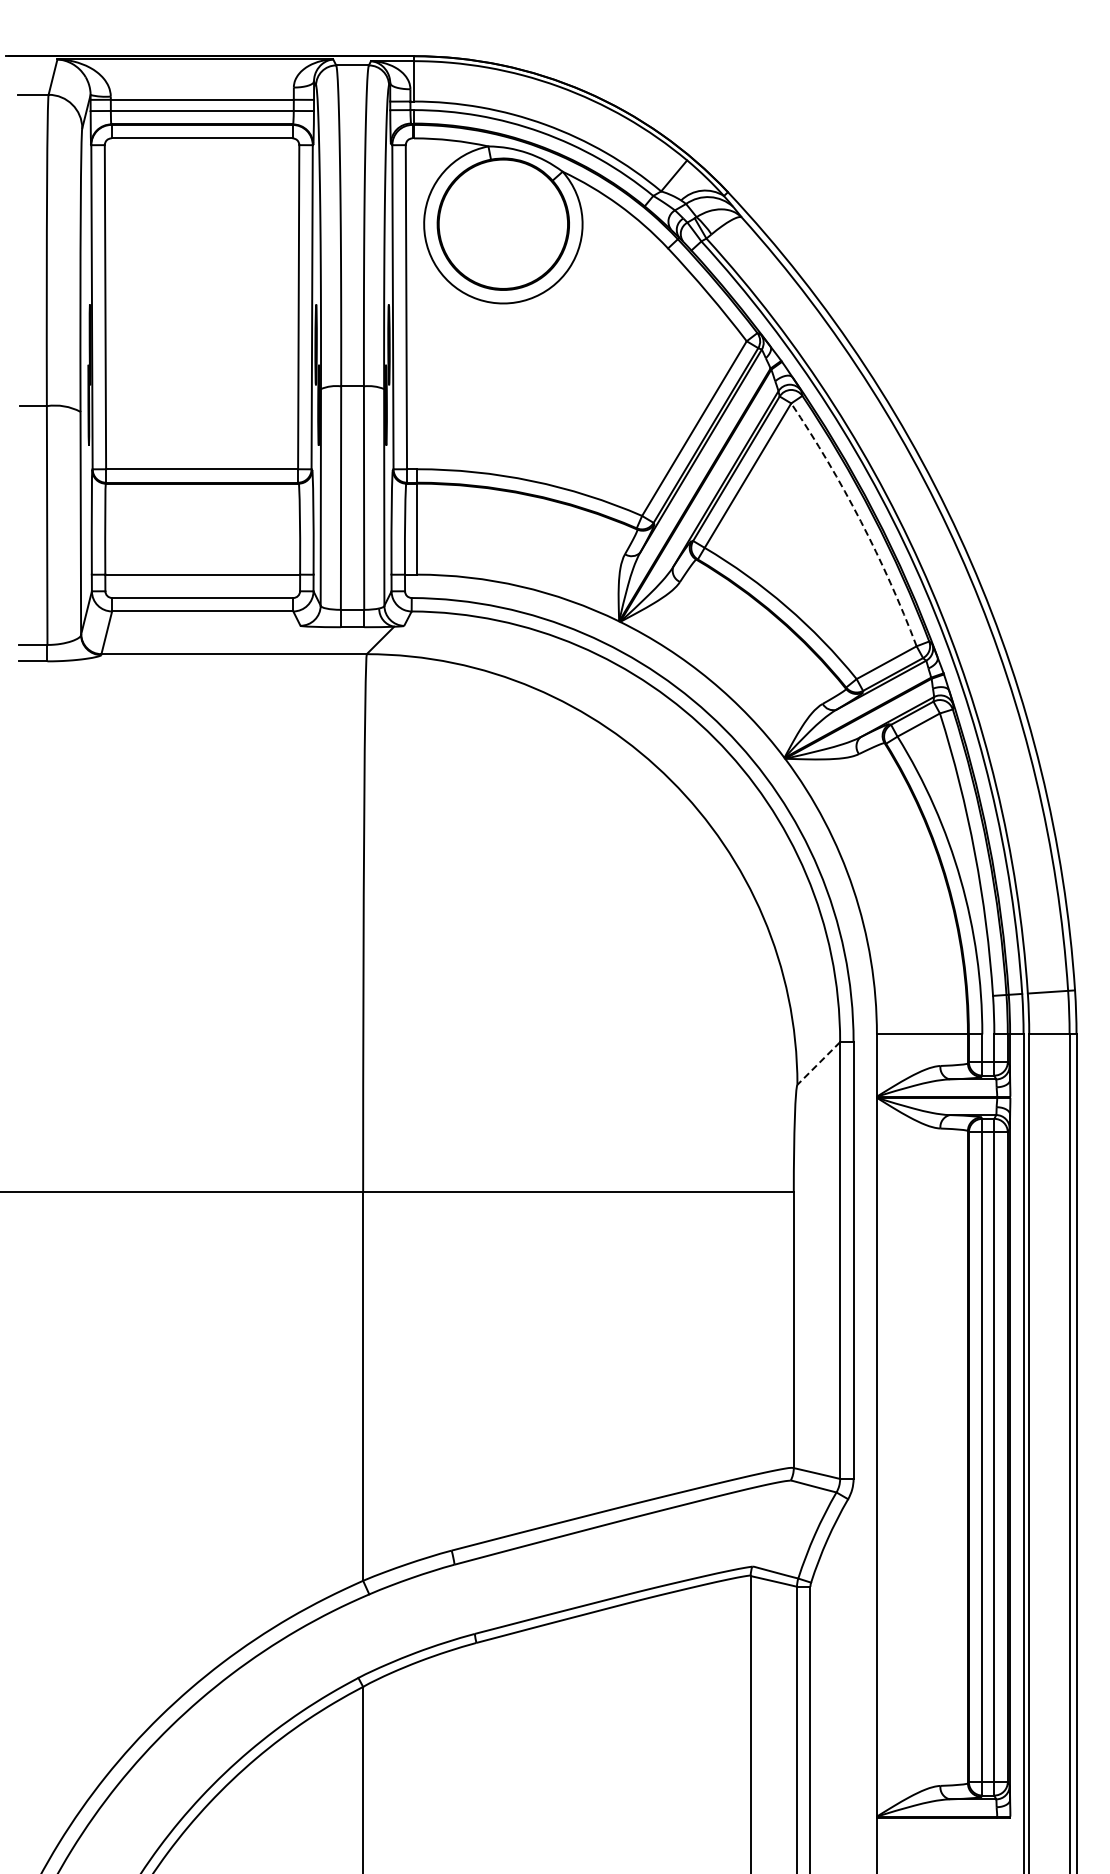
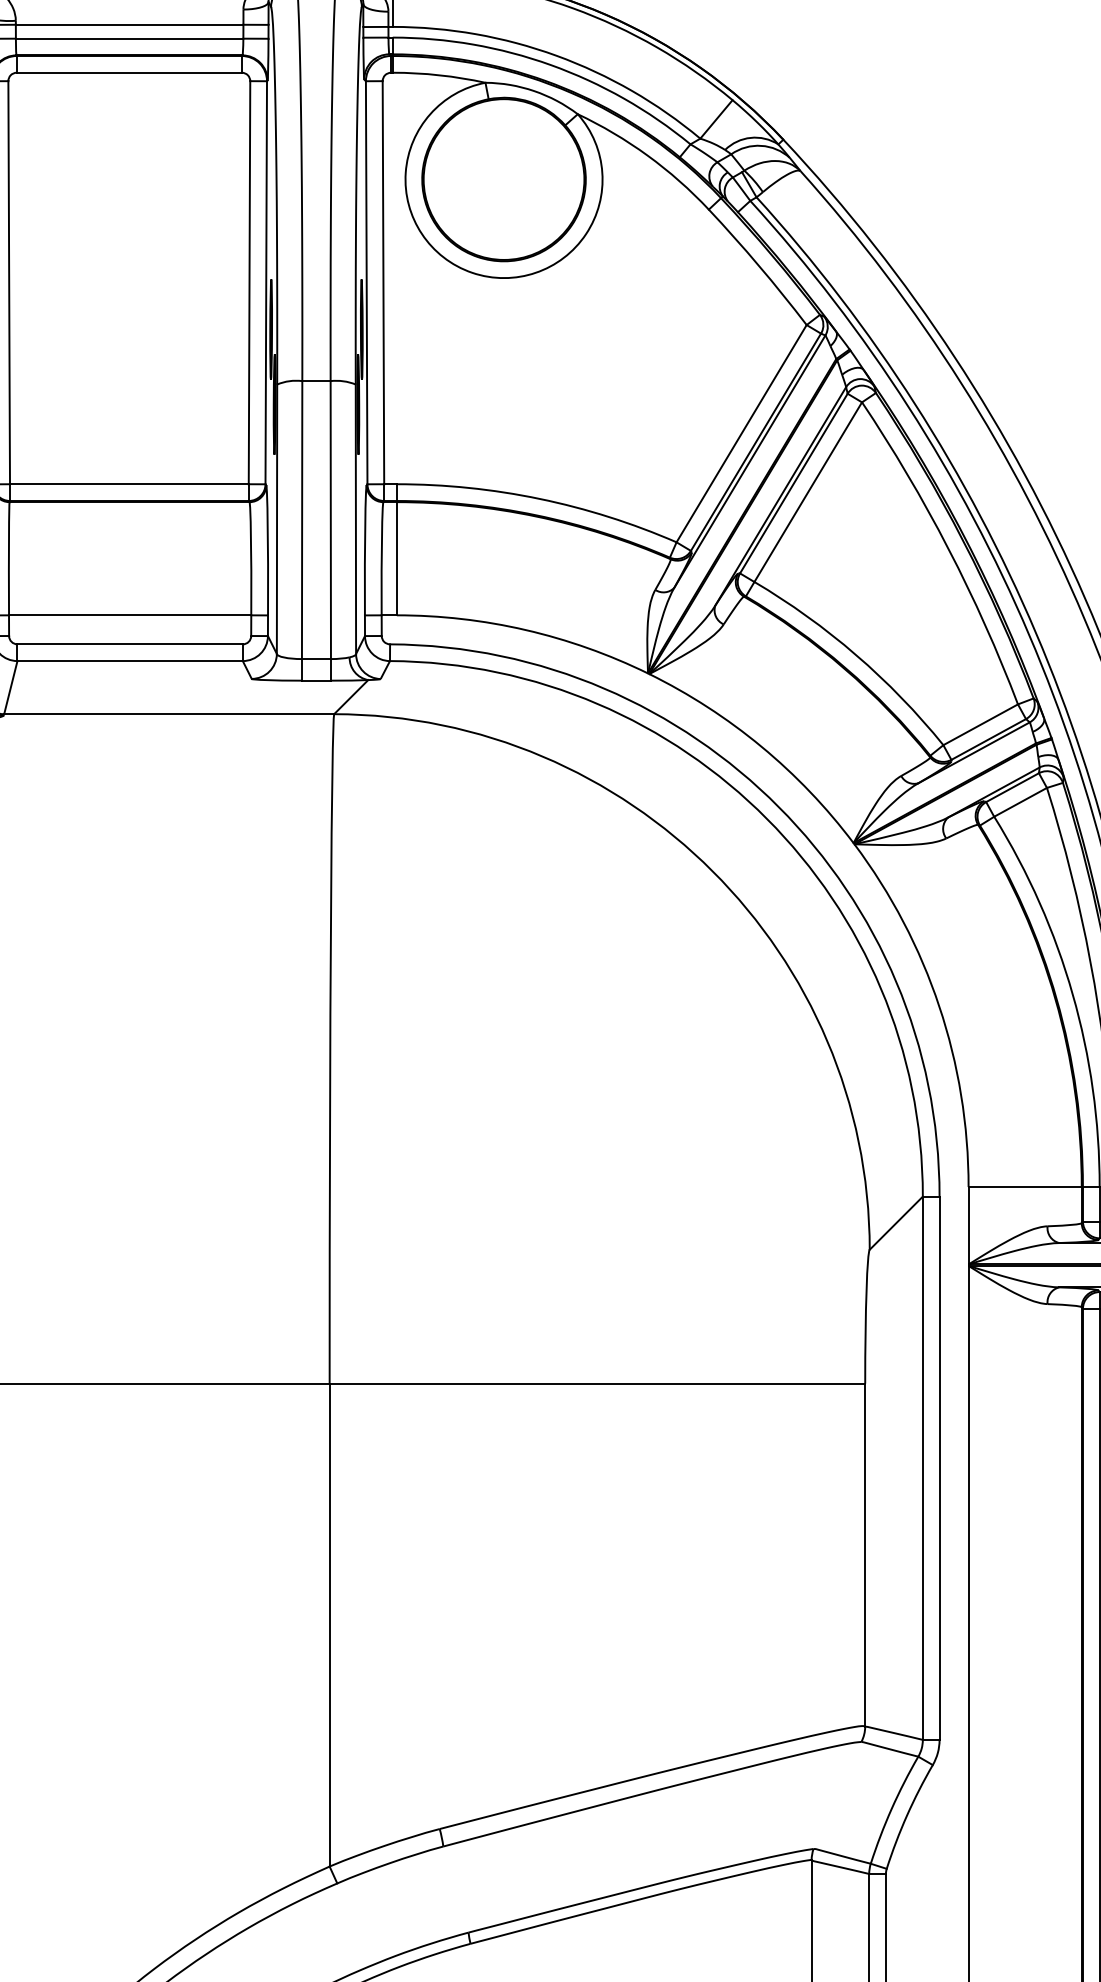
arc: (860, 521) -> (948, 549), dashed -> solid
line: (818, 1063) -> (895, 1223), dashed -> solid

